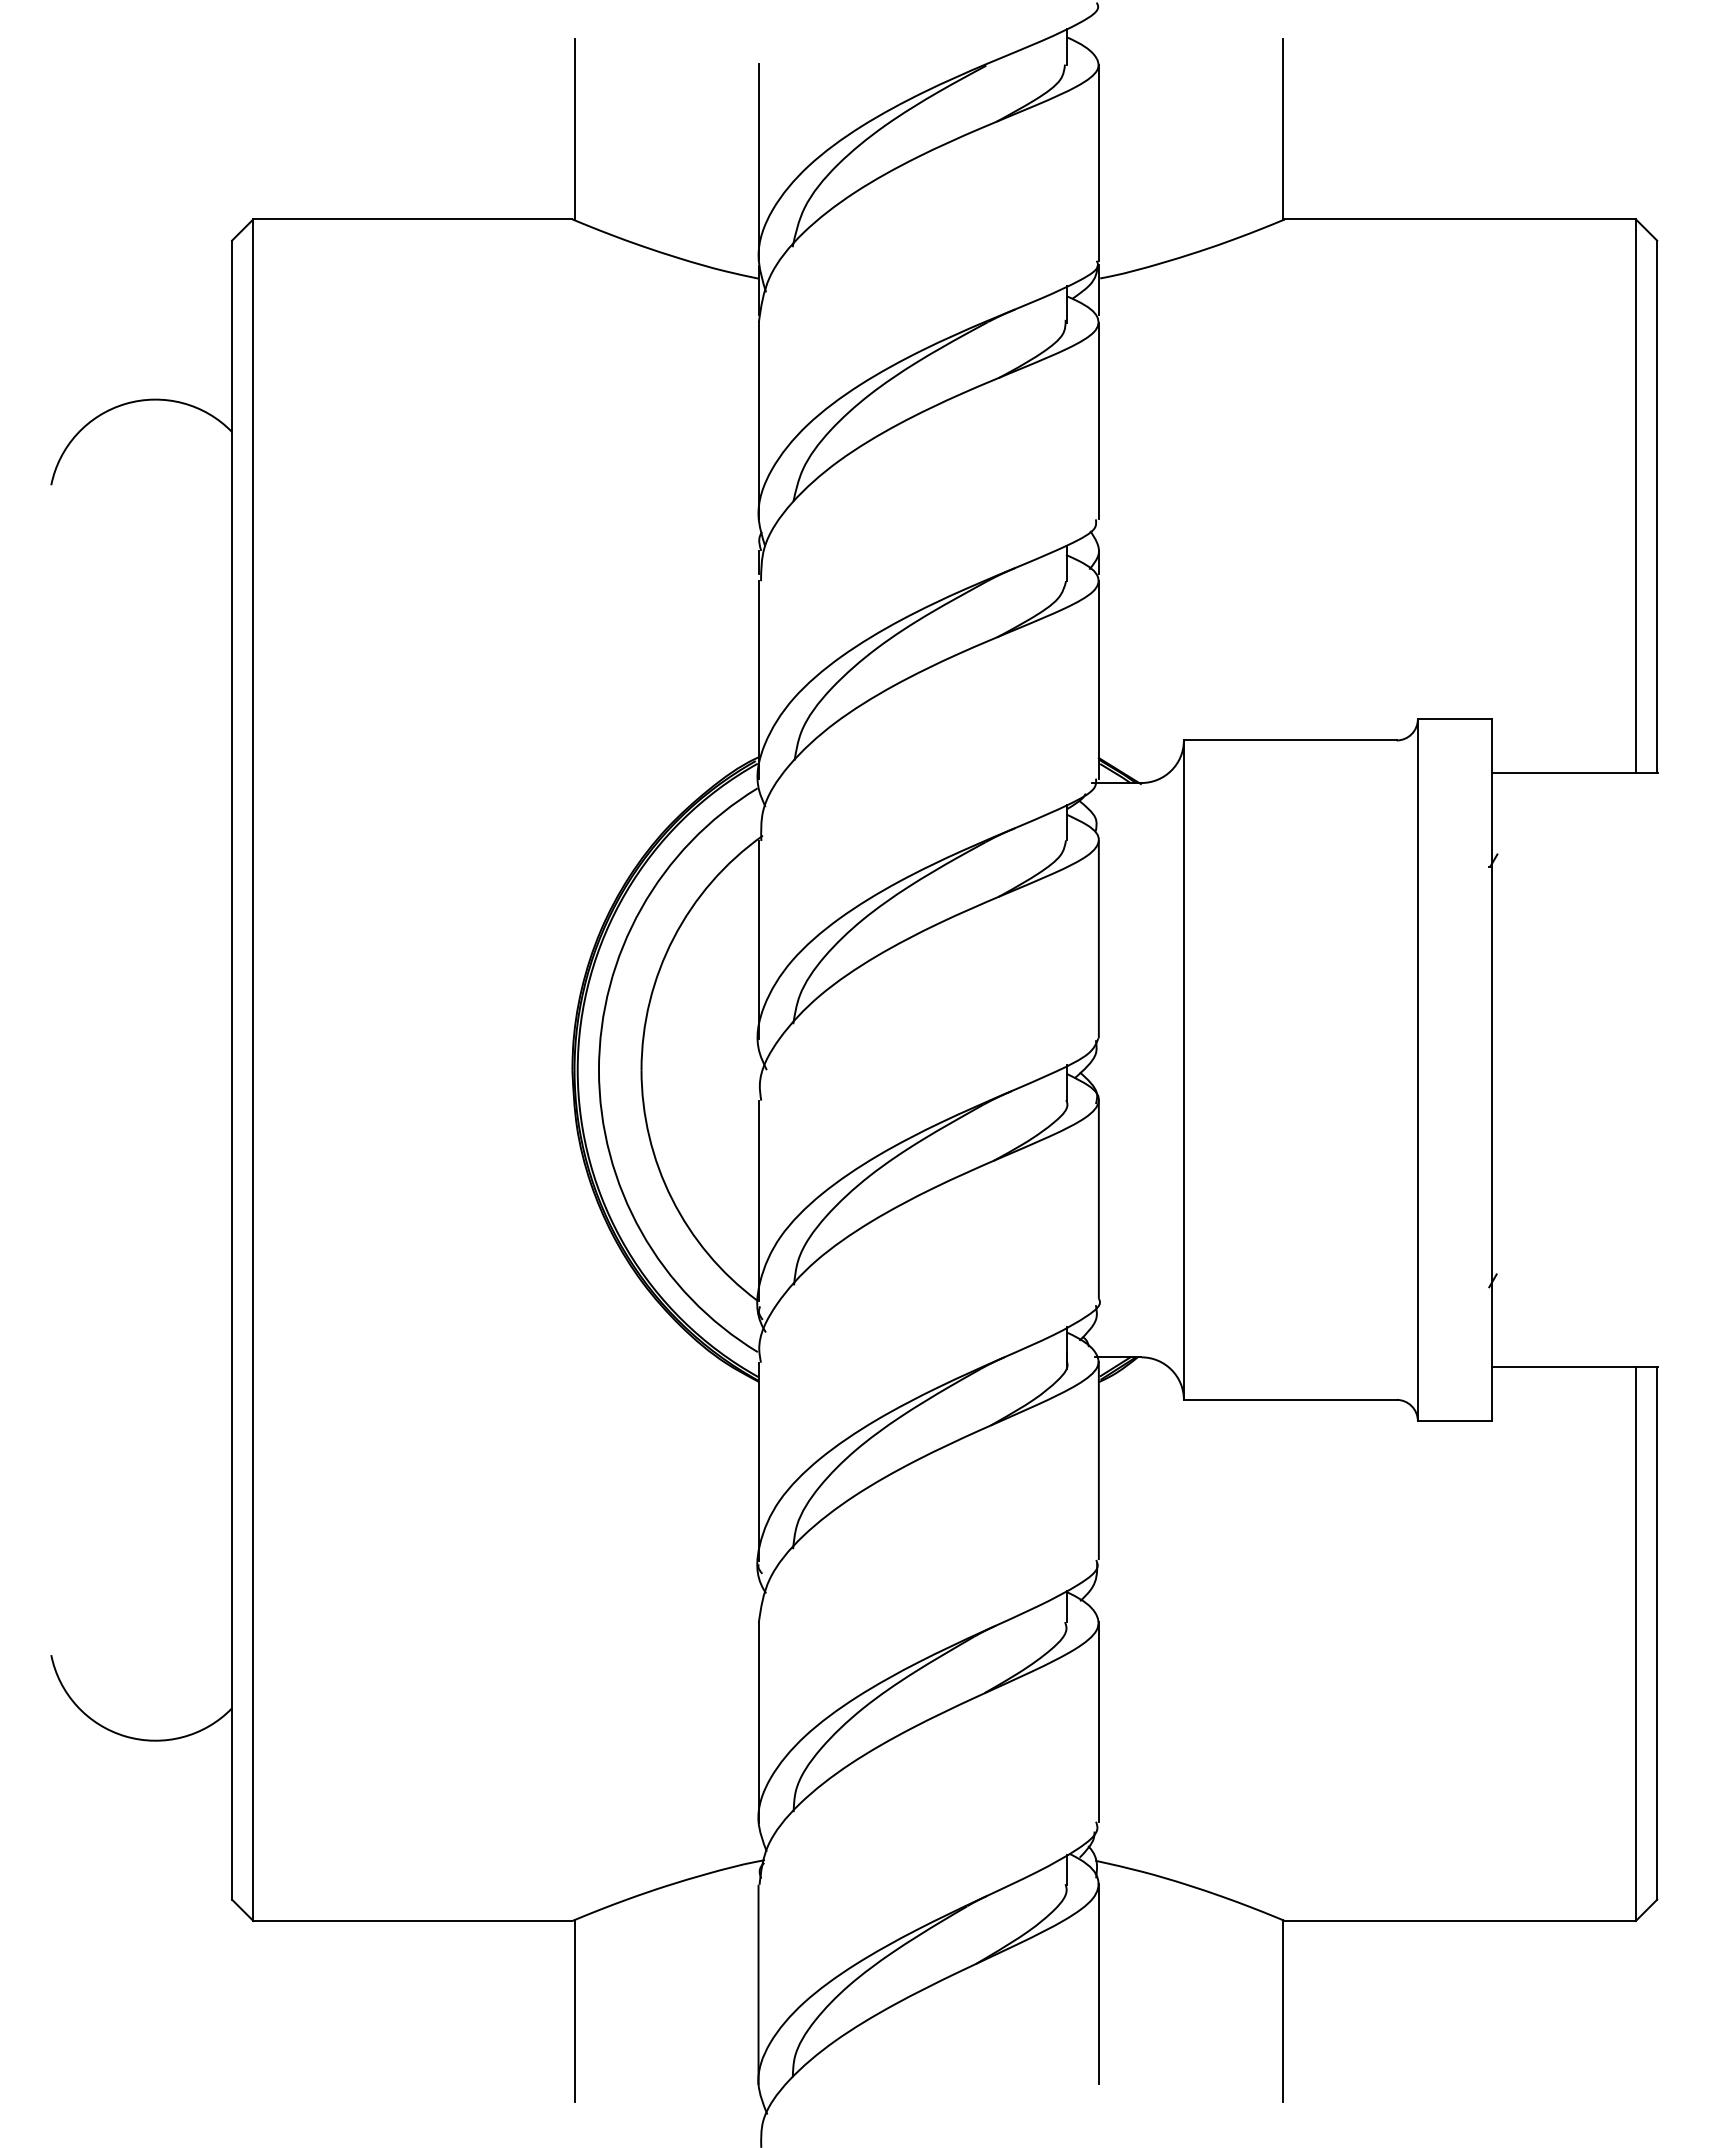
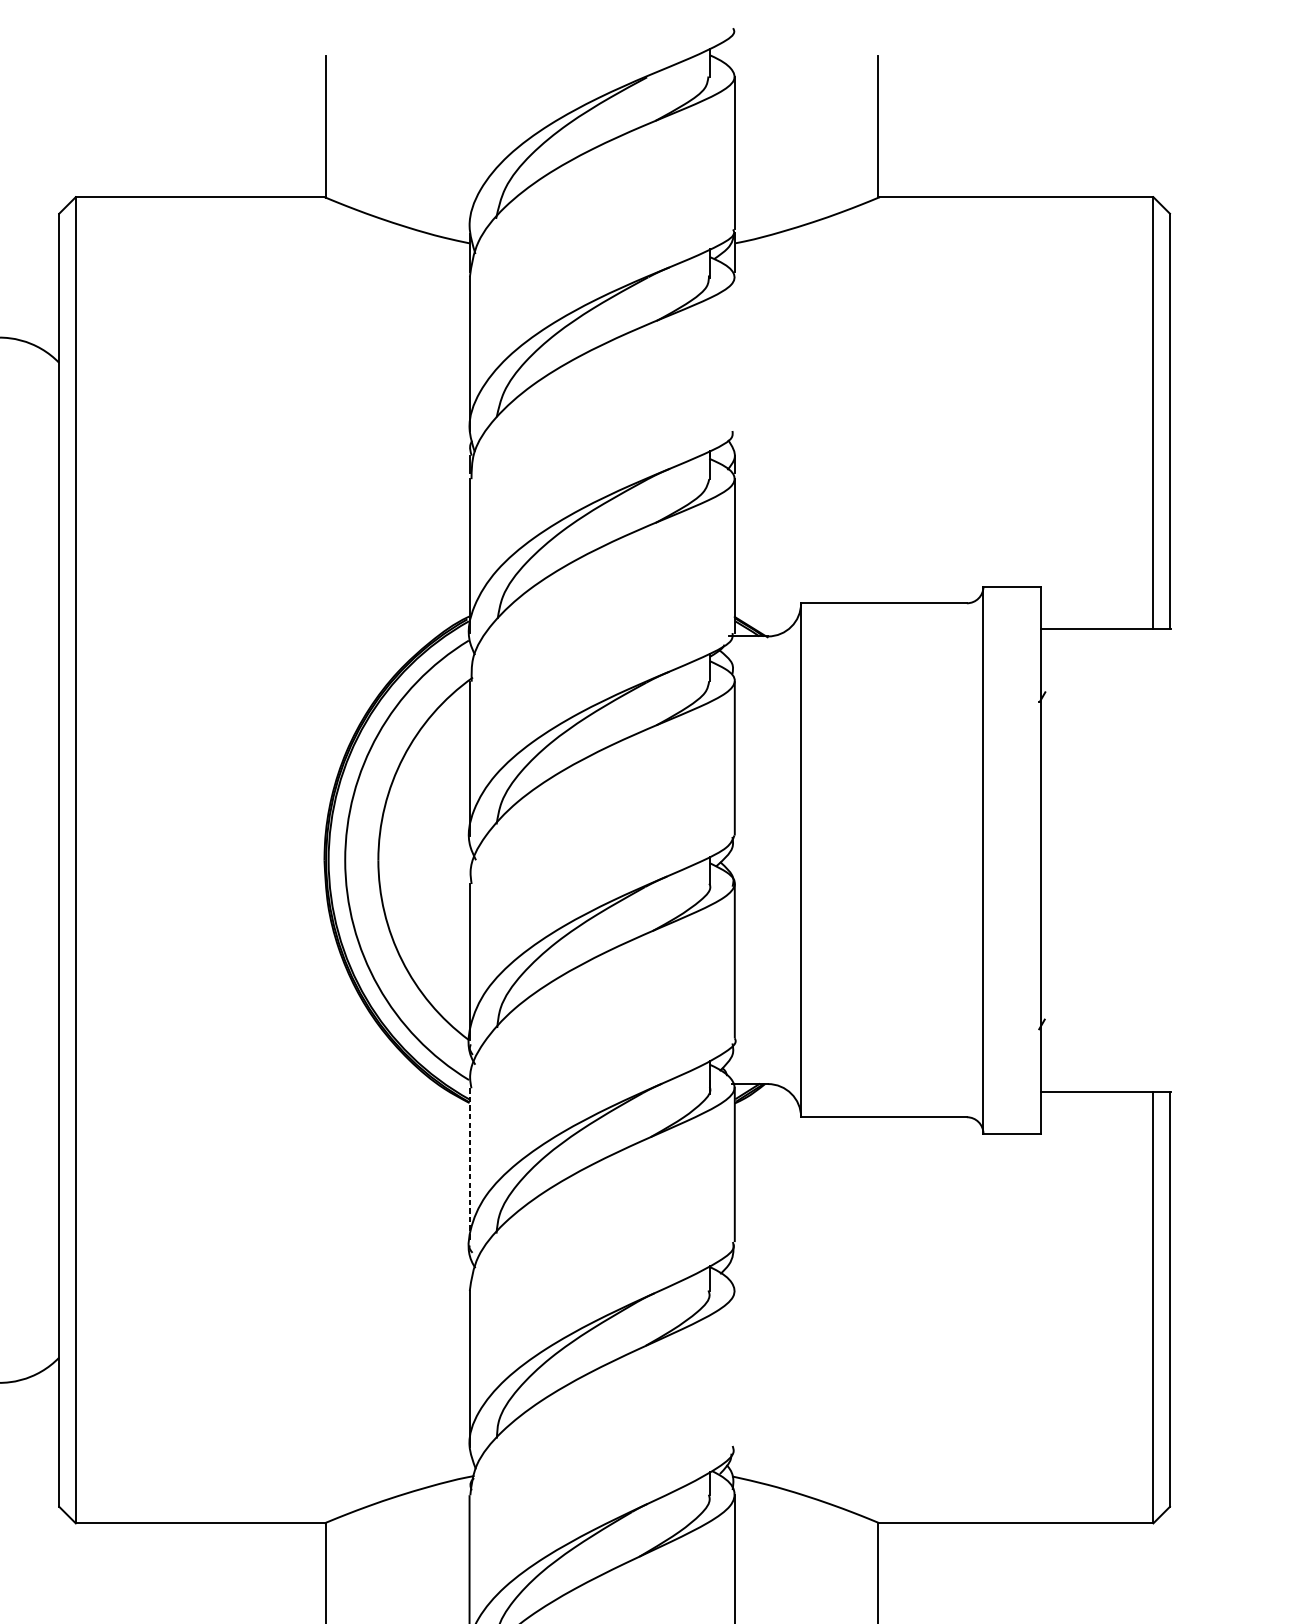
line: (758, 162) -> (469, 152), removed
line: (1098, 420) -> (734, 353), removed
line: (758, 1461) -> (469, 1165), solid -> dashed
line: (1098, 1721) -> (734, 1367), removed

